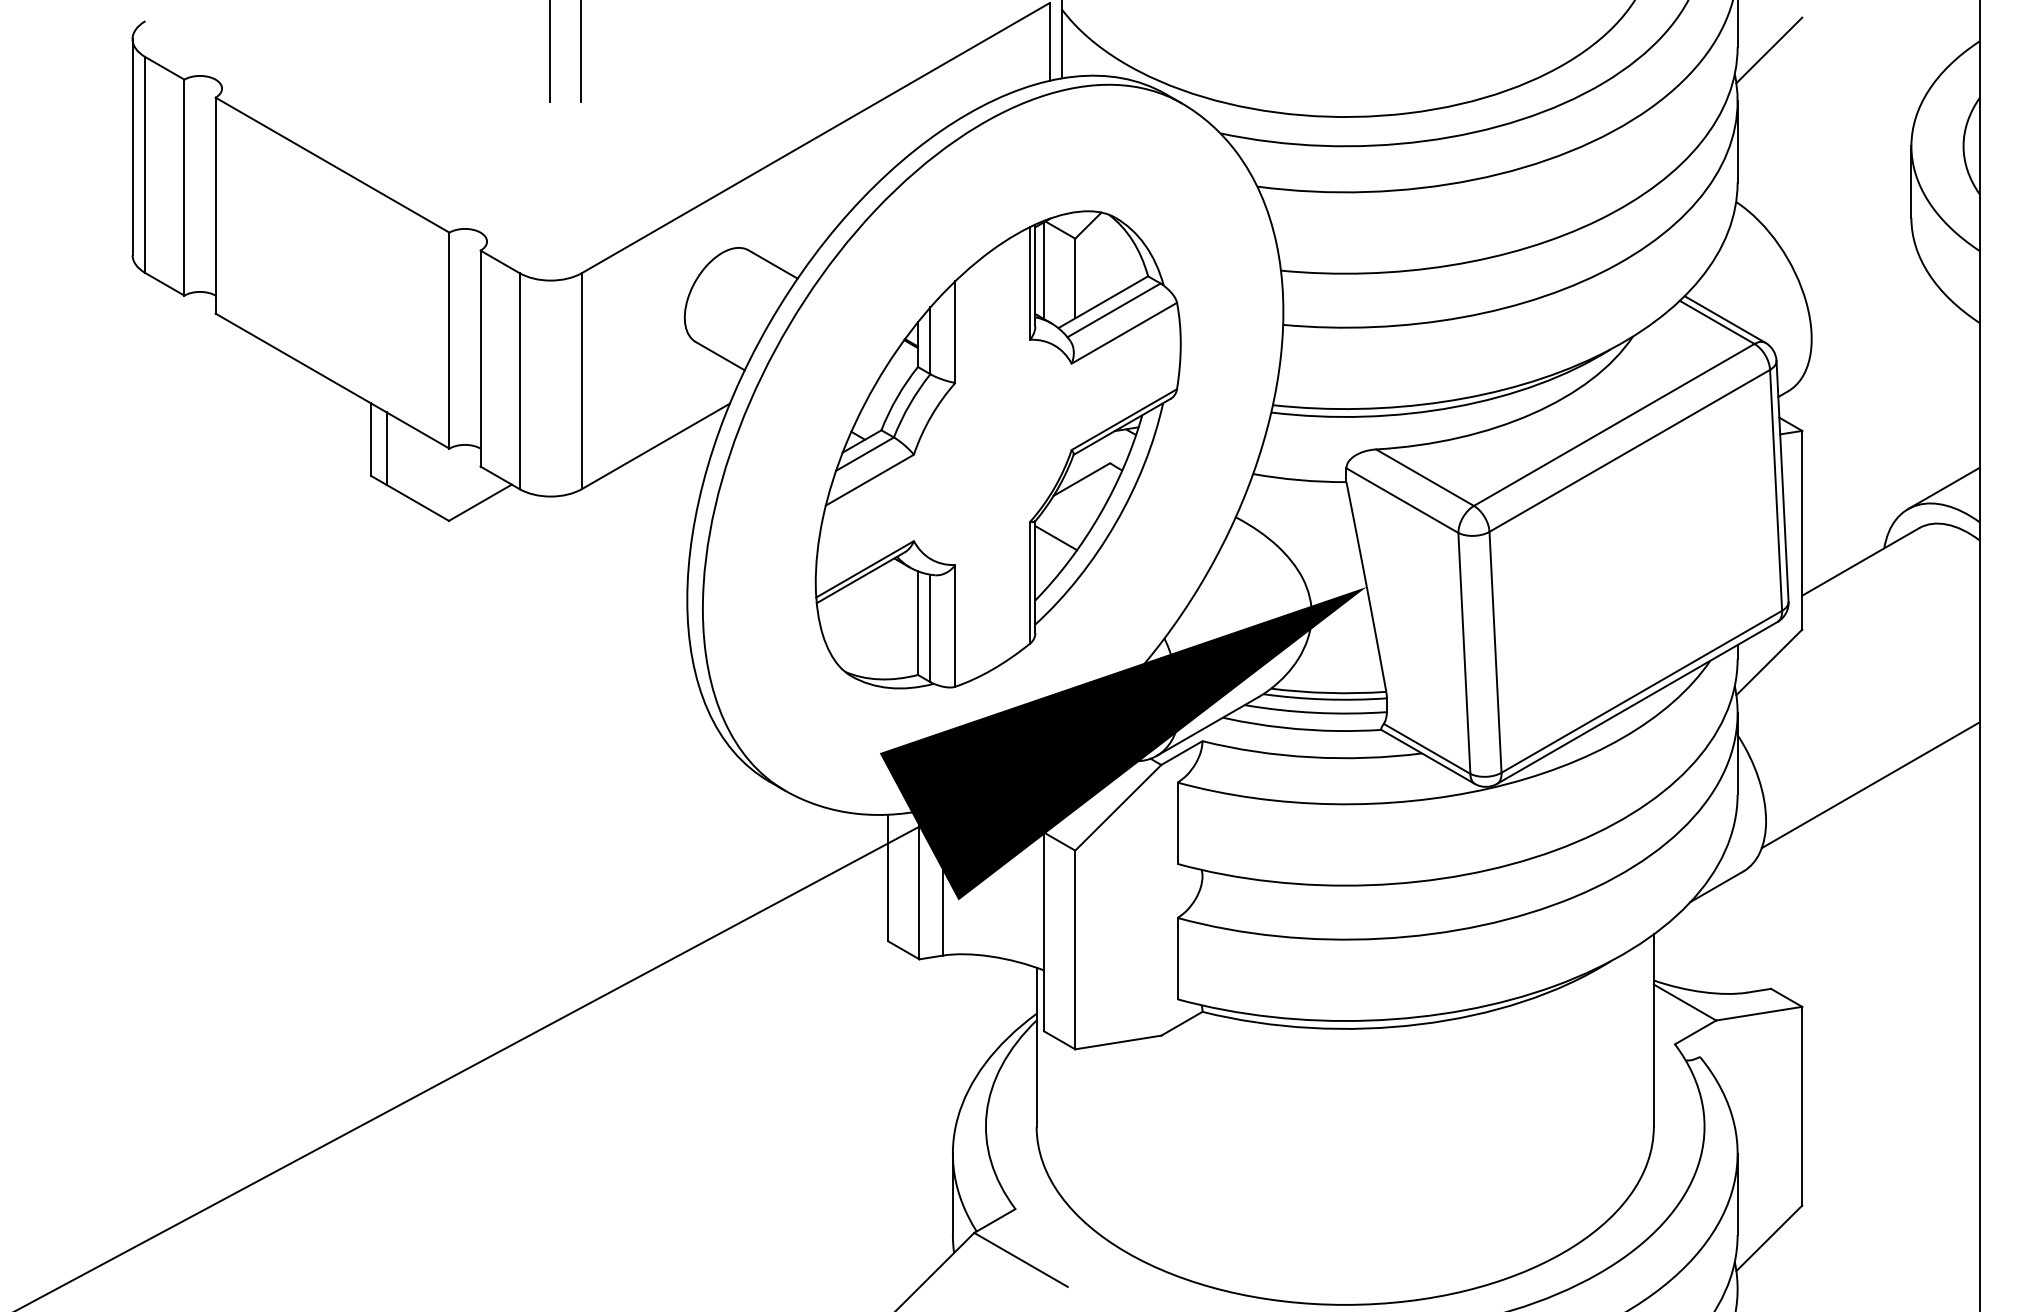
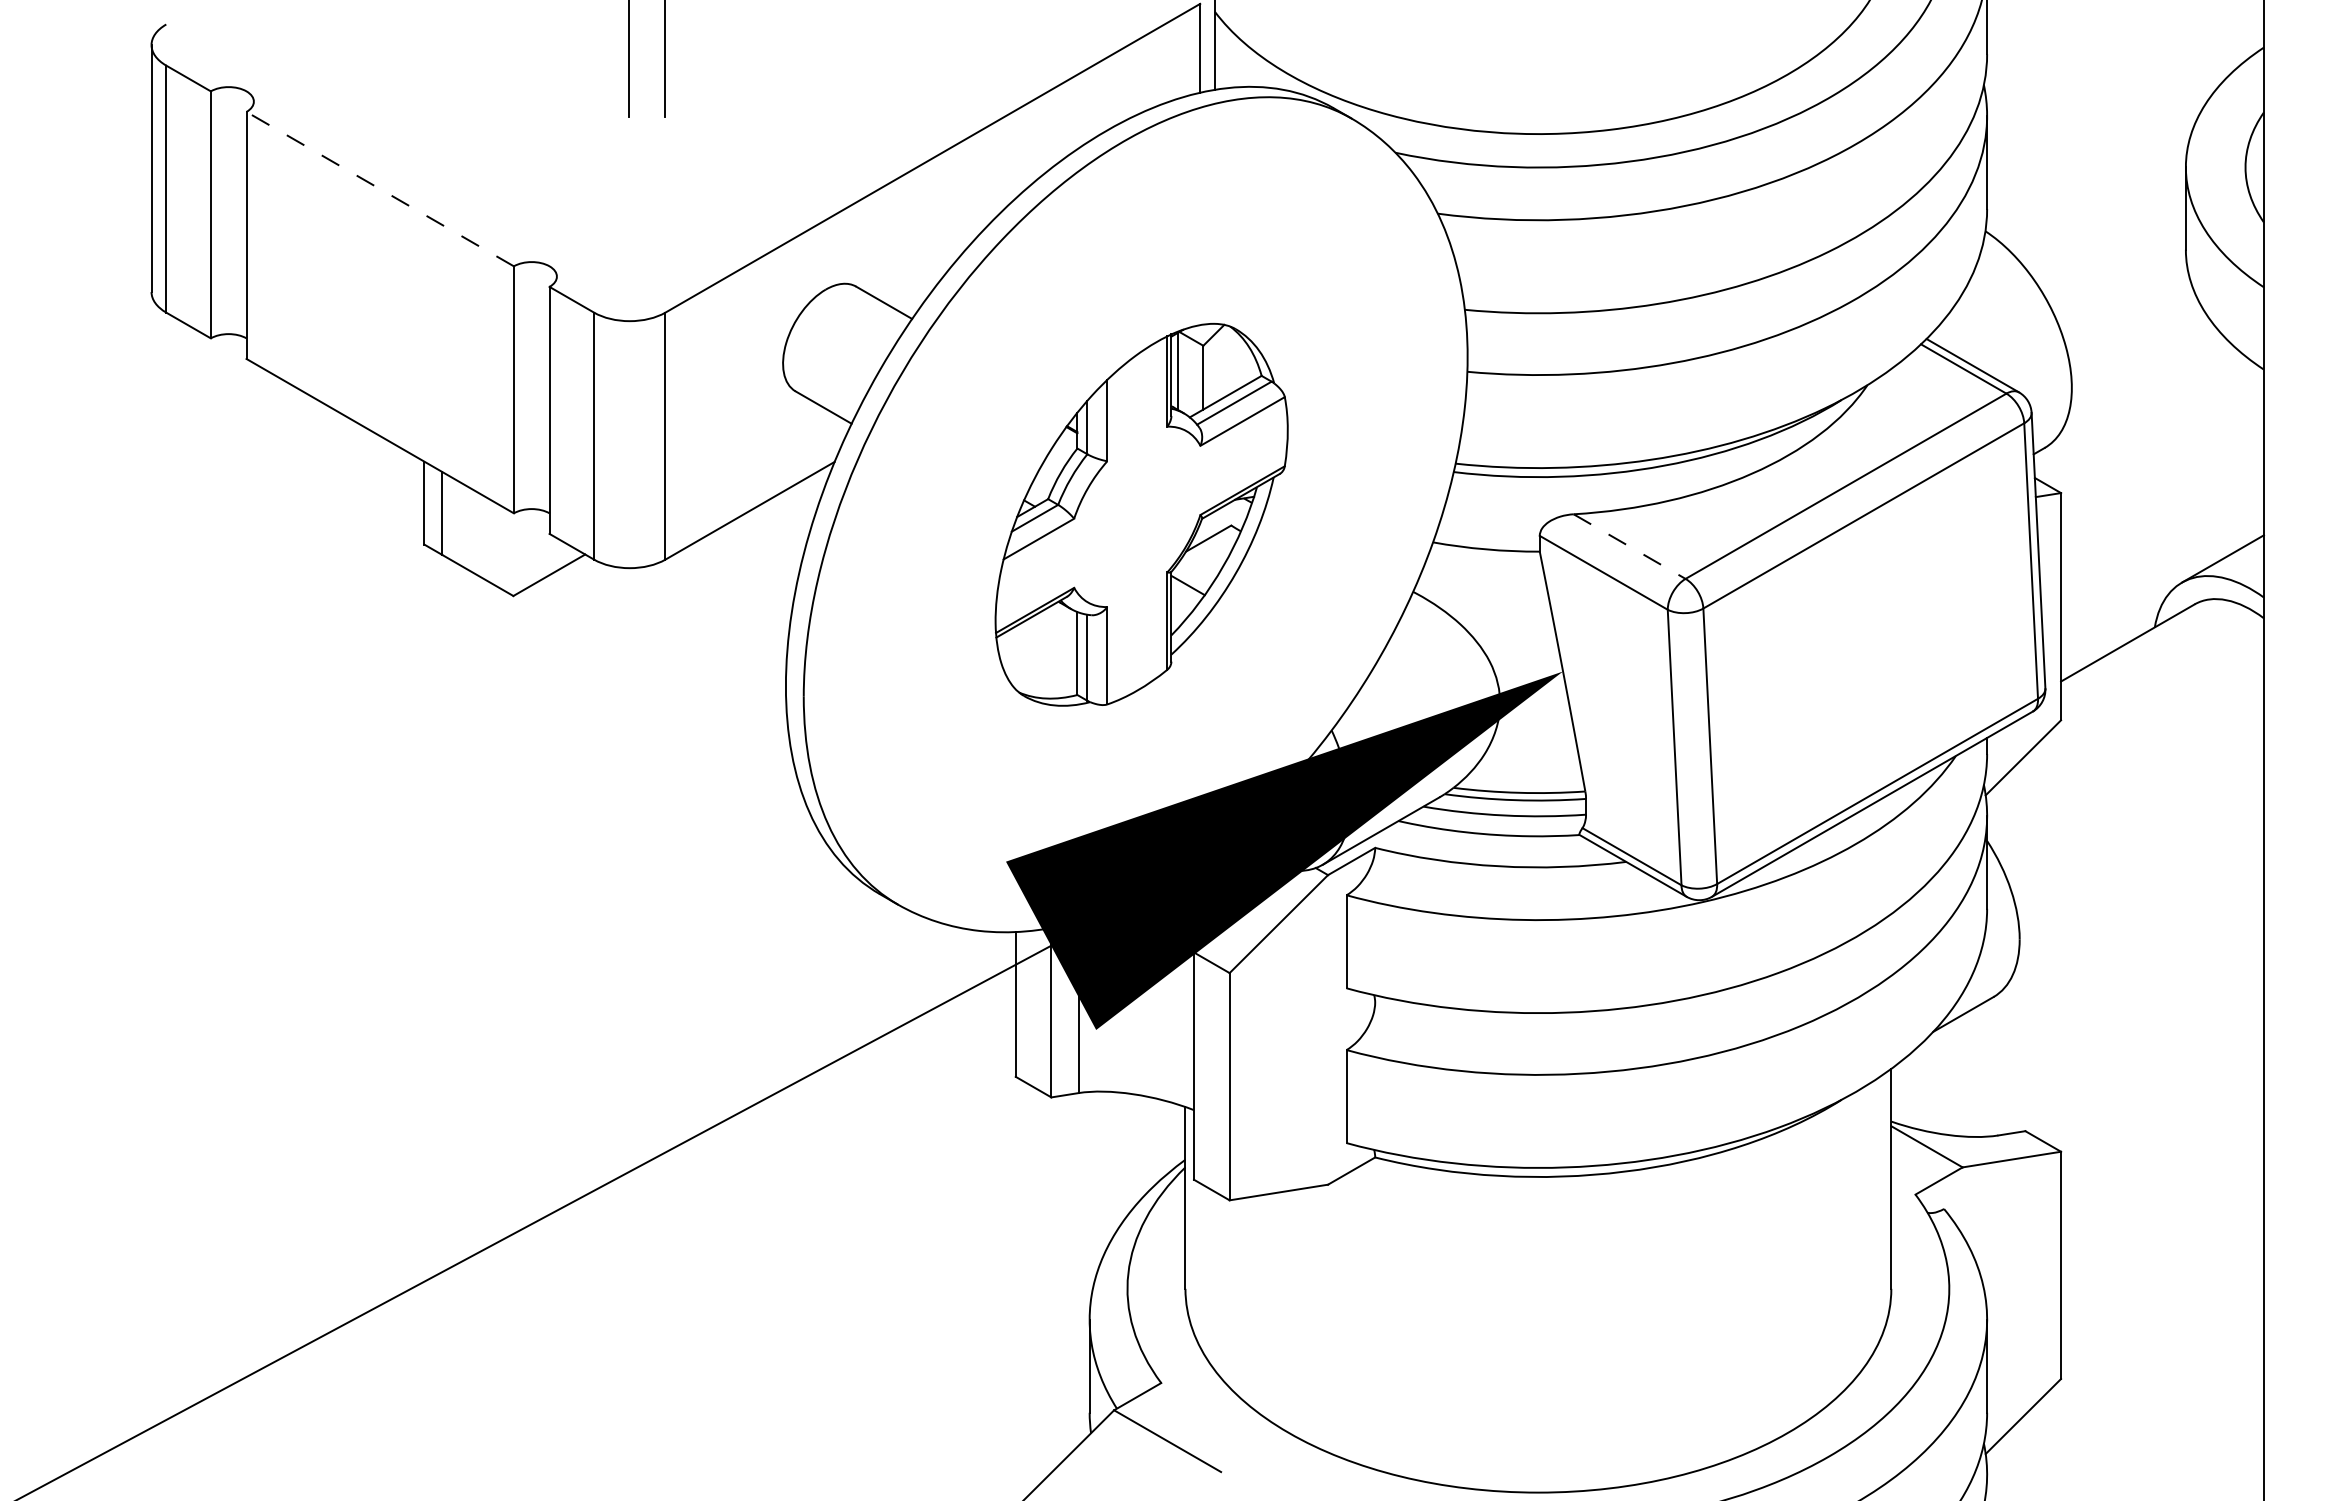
line: (1769, 50) -> (2023, 57), removed
line: (331, 164) -> (379, 188), solid -> dashed
part: (998, 449) -> (1141, 514), size x0.7
line: (1424, 477) -> (1629, 546), solid -> dashed
line: (1869, 785) -> (2138, 898), removed

